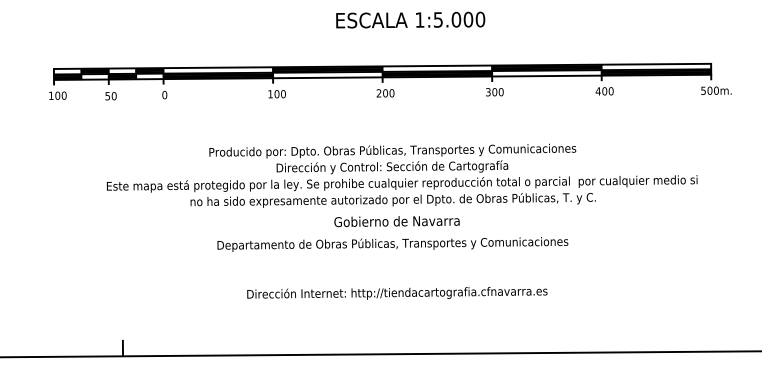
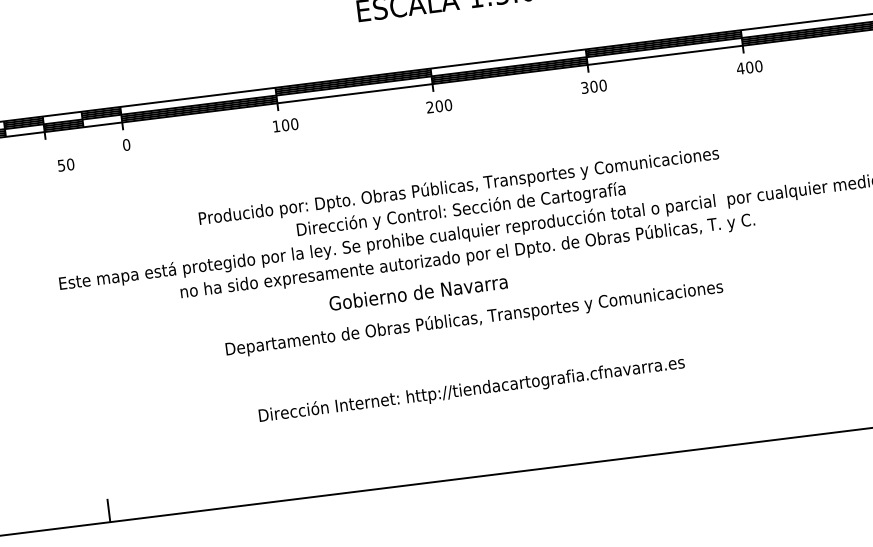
text: (110, 96) -> (65, 165), moved
text: (396, 221) -> (417, 292), moved
text: (397, 293) -> (472, 390), moved

